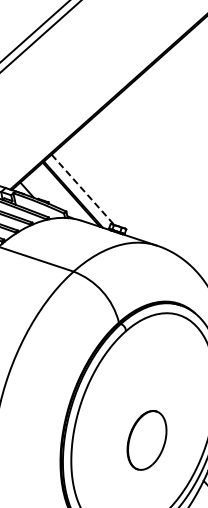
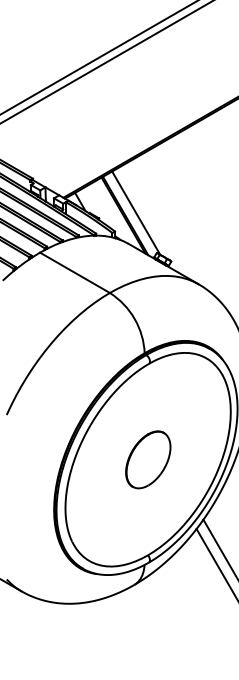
line: (83, 190) -> (136, 213), dashed -> solid
part: (147, 440) -> (148, 459), moved

